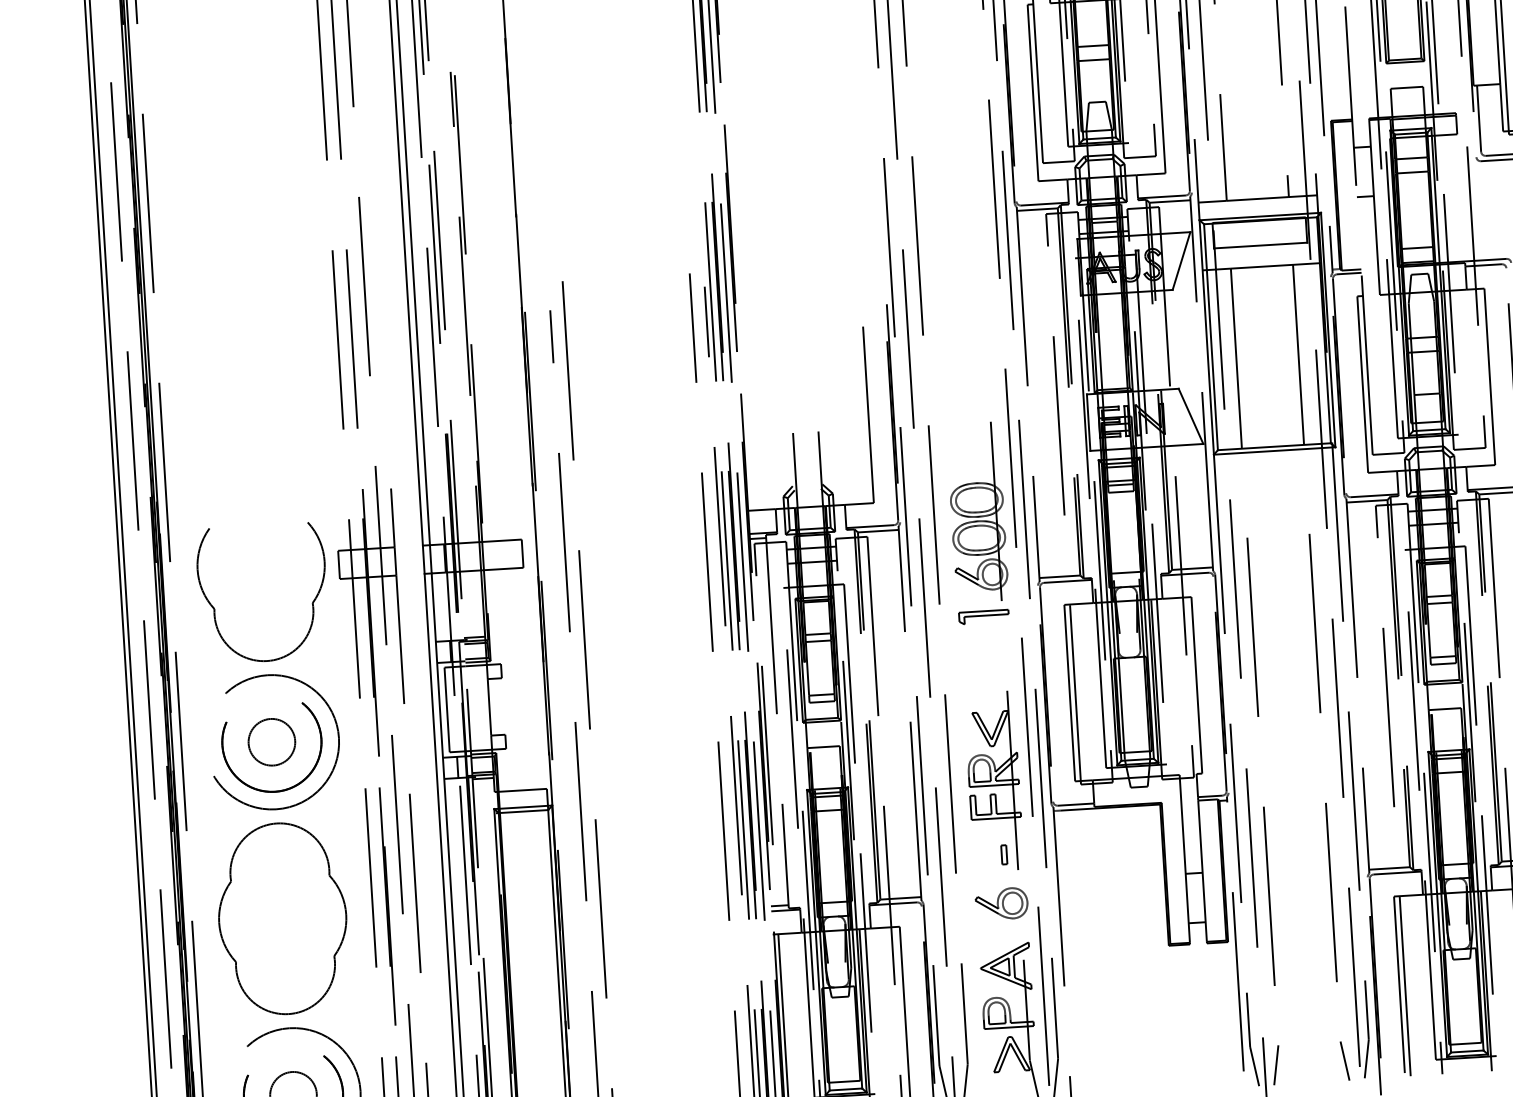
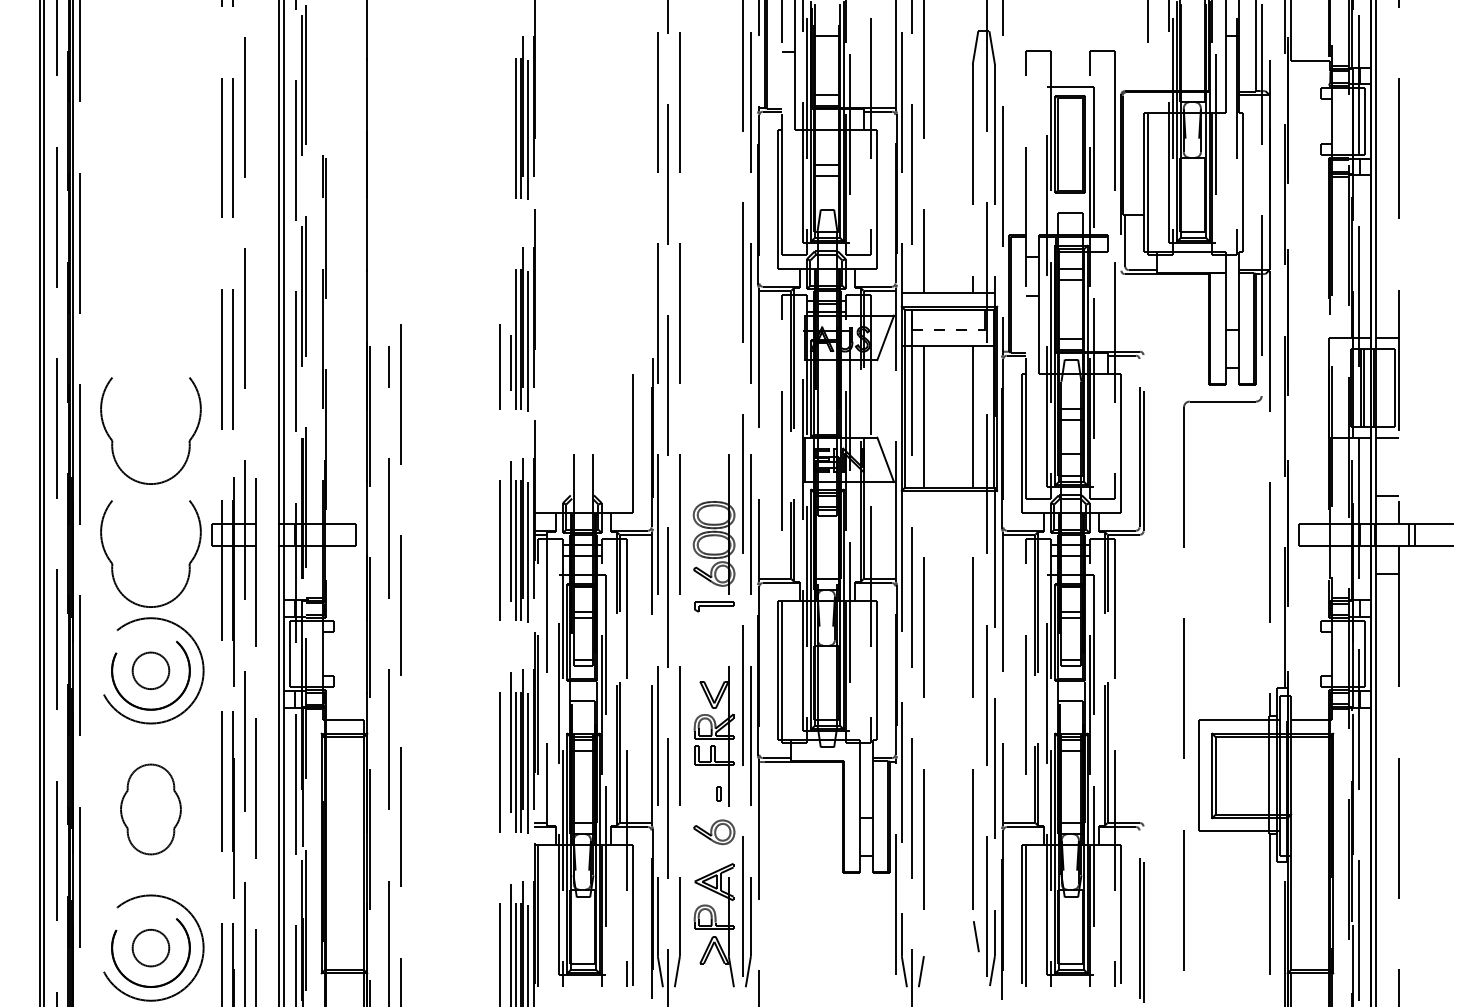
line: (1260, 245) -> (948, 329), solid -> dashed
part: (206, 453) -> (113, 441), added
part: (282, 918) -> (150, 809), size x0.6
line: (1345, 1060) -> (976, 936), moved

